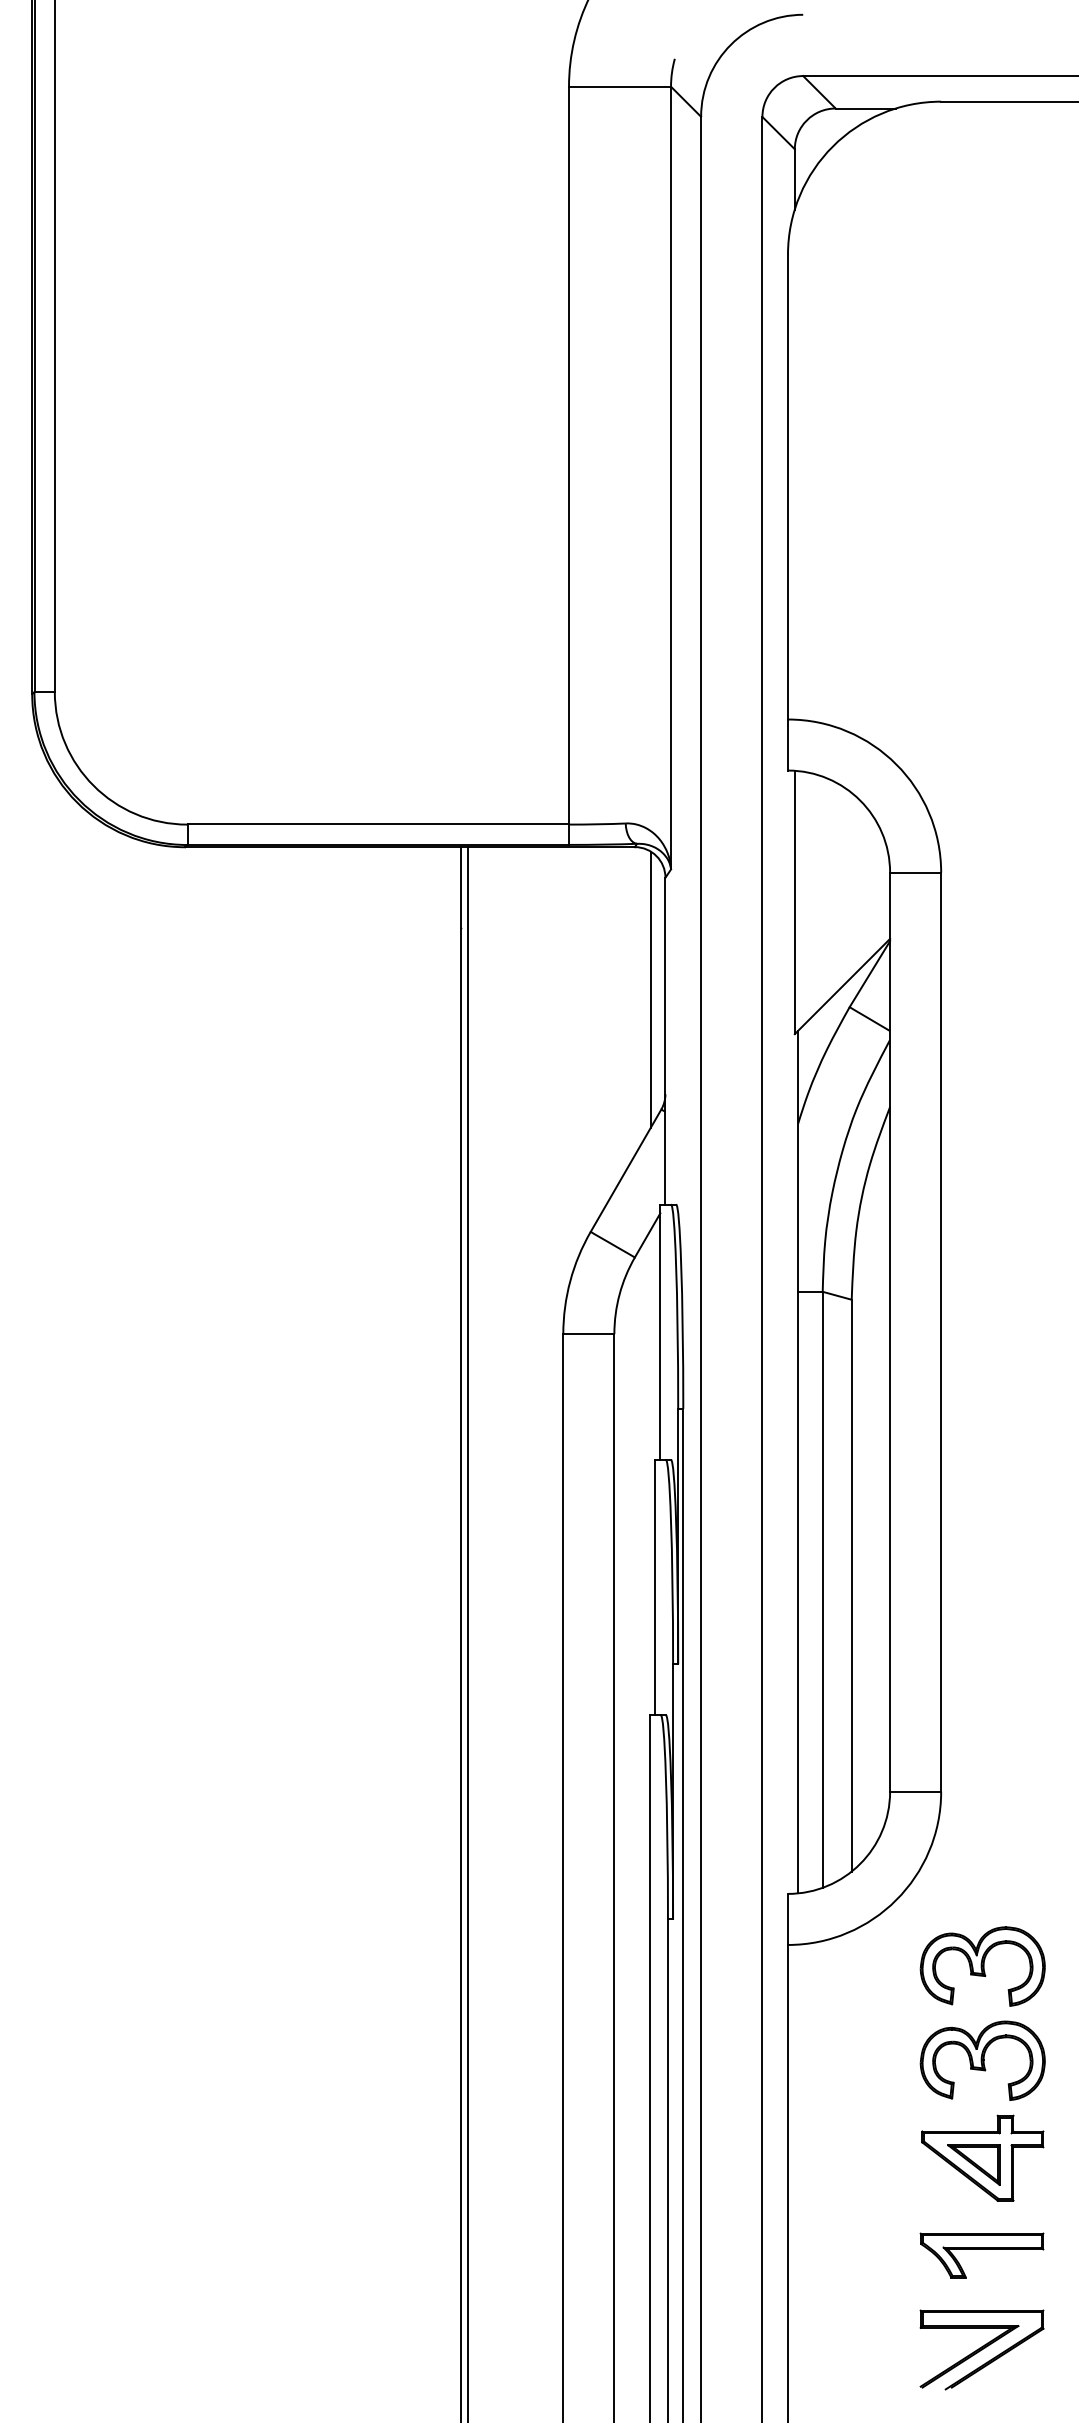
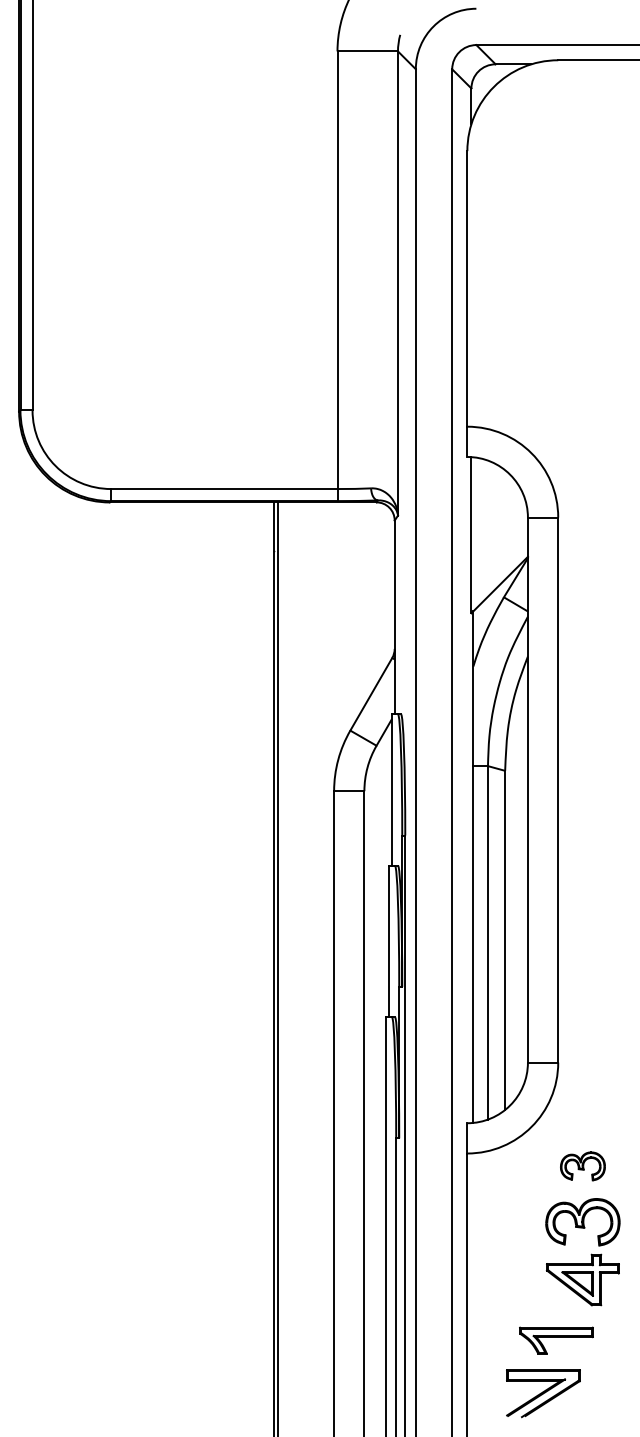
line: (649, 990) -> (385, 587), removed
part: (982, 1966) -> (582, 1166), size x0.6
part: (982, 2255) -> (556, 1340), moved
part: (982, 2349) -> (543, 1393), moved

